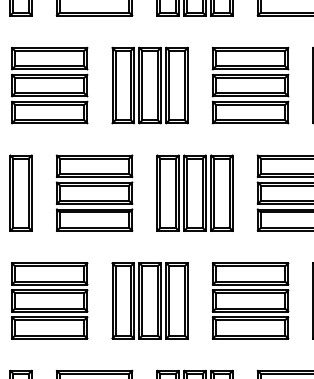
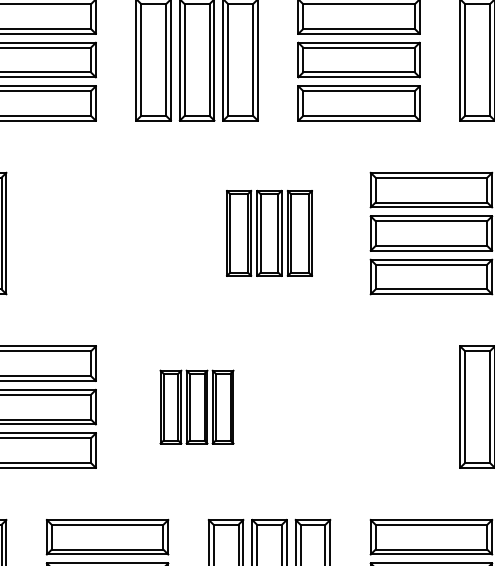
part: (94, 192) -> (107, 232), removed
part: (194, 192) -> (268, 232), size x0.7
part: (149, 300) -> (196, 406), size x0.6
part: (250, 300) -> (358, 406), removed

